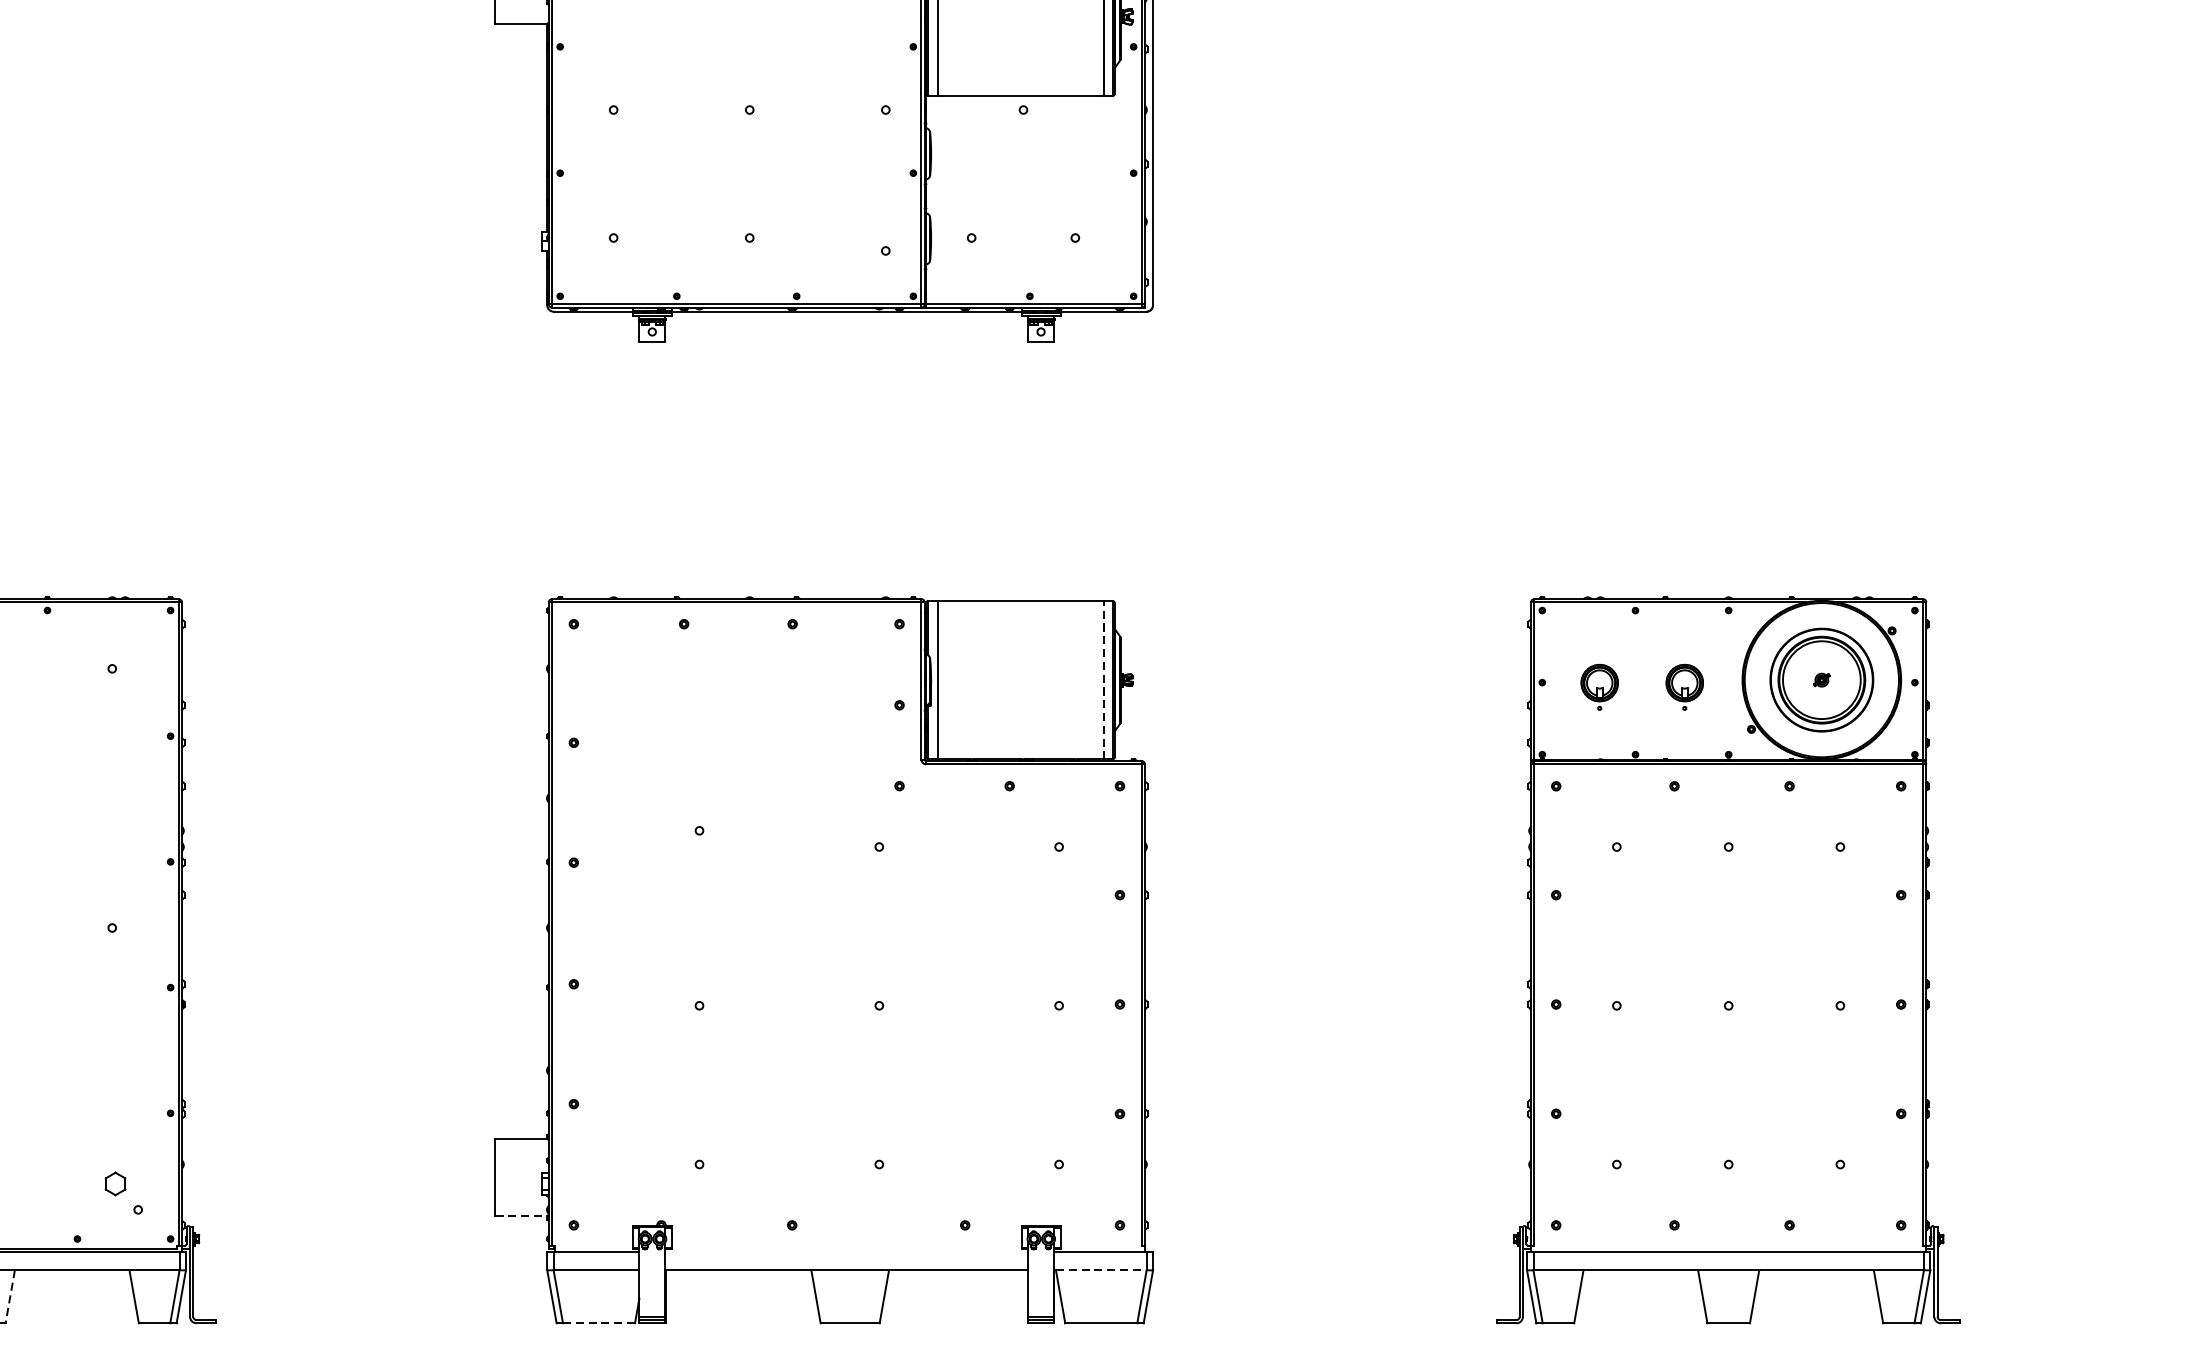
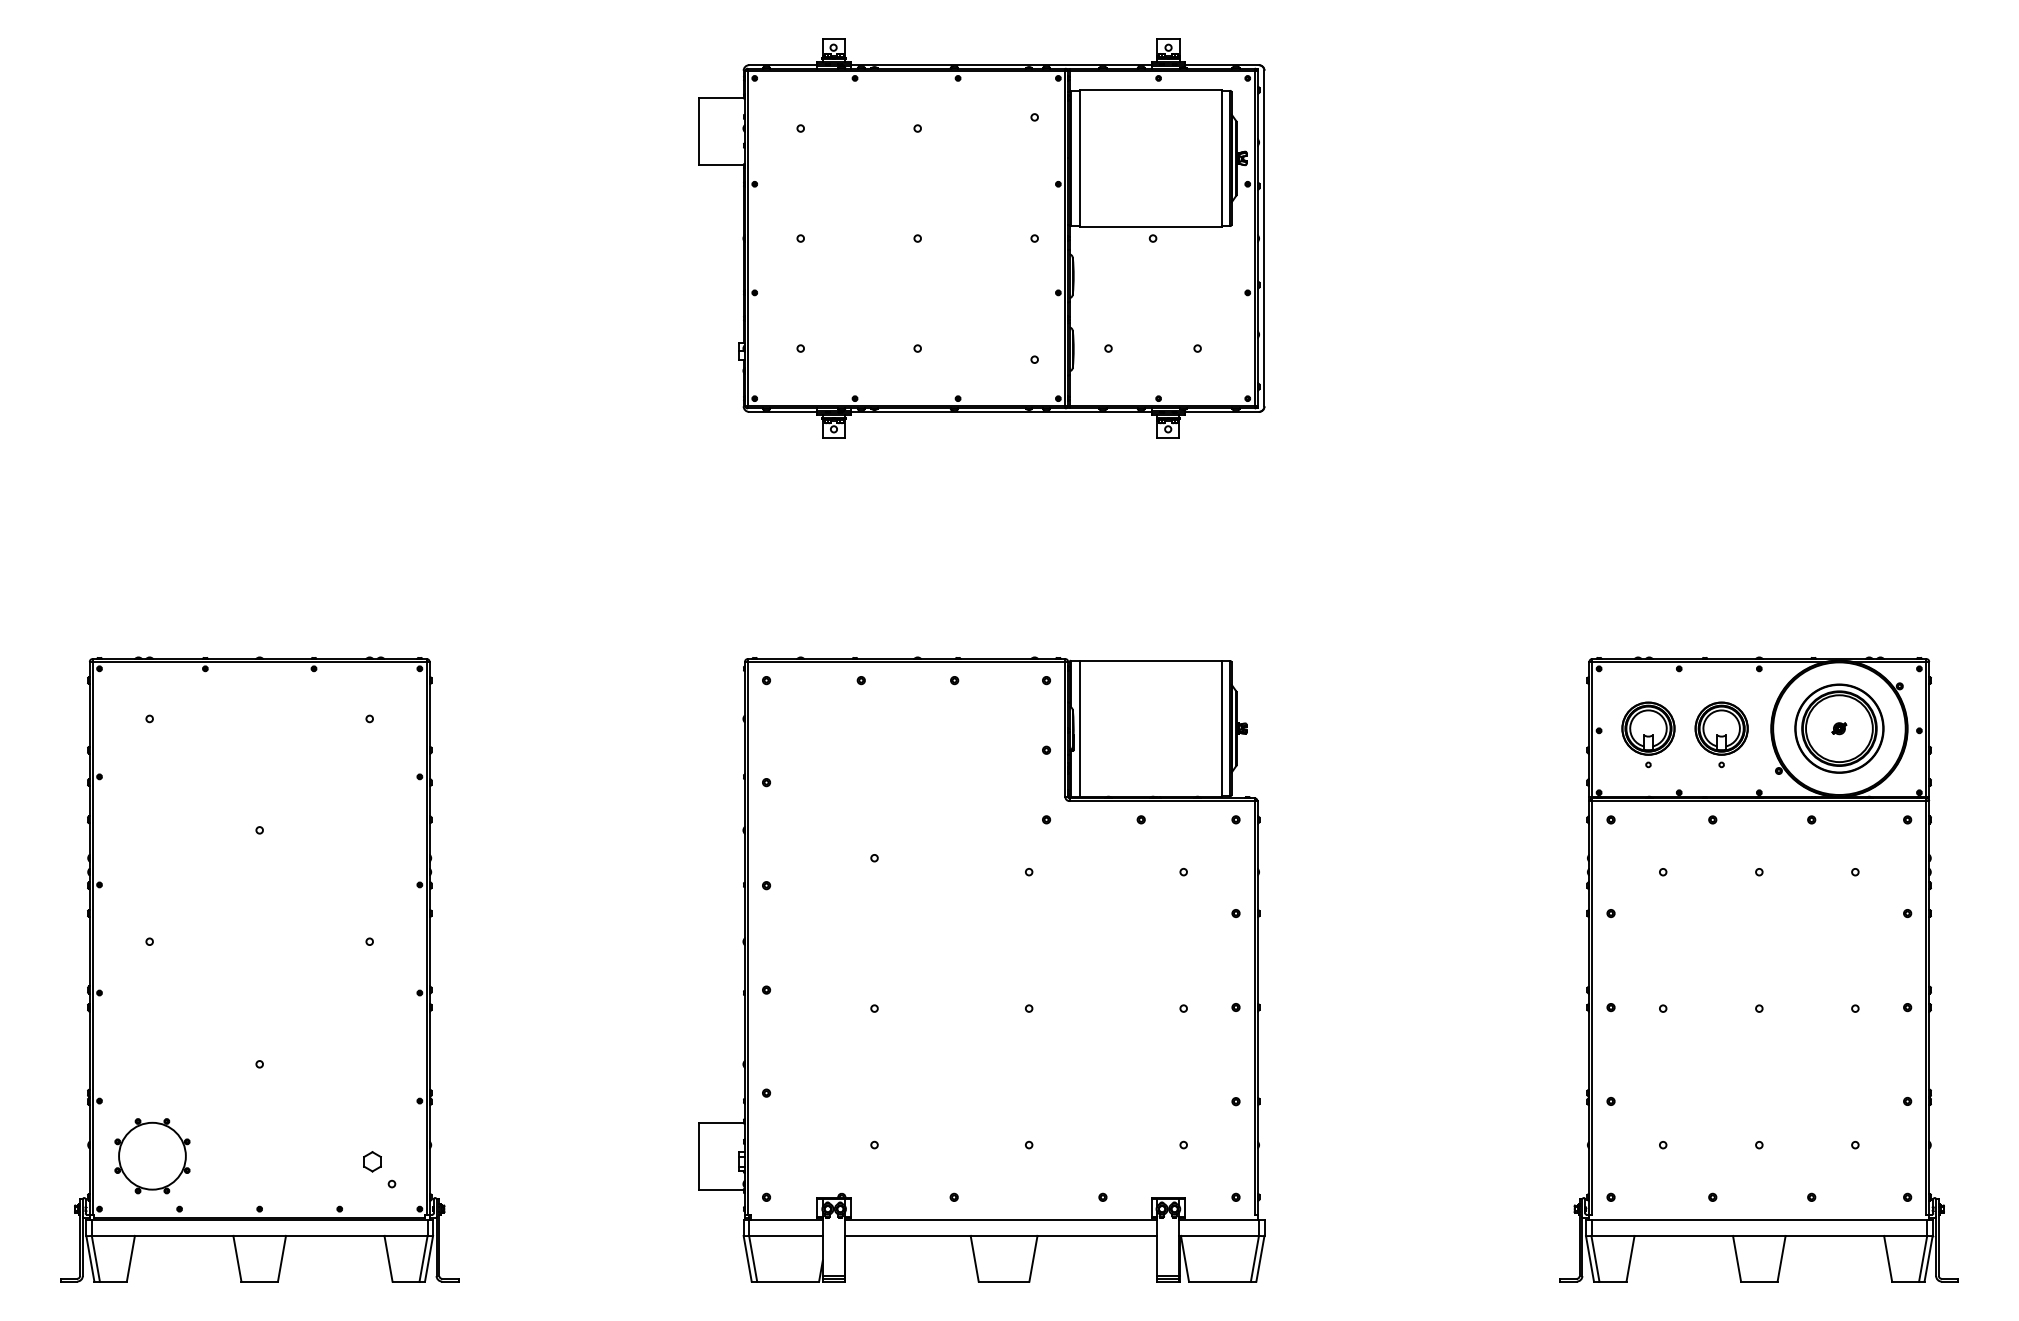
line: (1103, 679) -> (1221, 728), dashed -> solid
part: (1599, 686) -> (1648, 734), size x1.67
part: (1684, 686) -> (1721, 734), size x1.67
line: (521, 1216) -> (721, 1189), dashed -> solid
line: (847, 1252) -> (1001, 1220), added
line: (1100, 1269) -> (1219, 1235), dashed -> solid
line: (9, 1297) -> (281, 1259), dashed -> solid
line: (599, 1323) -> (788, 1281), dashed -> solid

